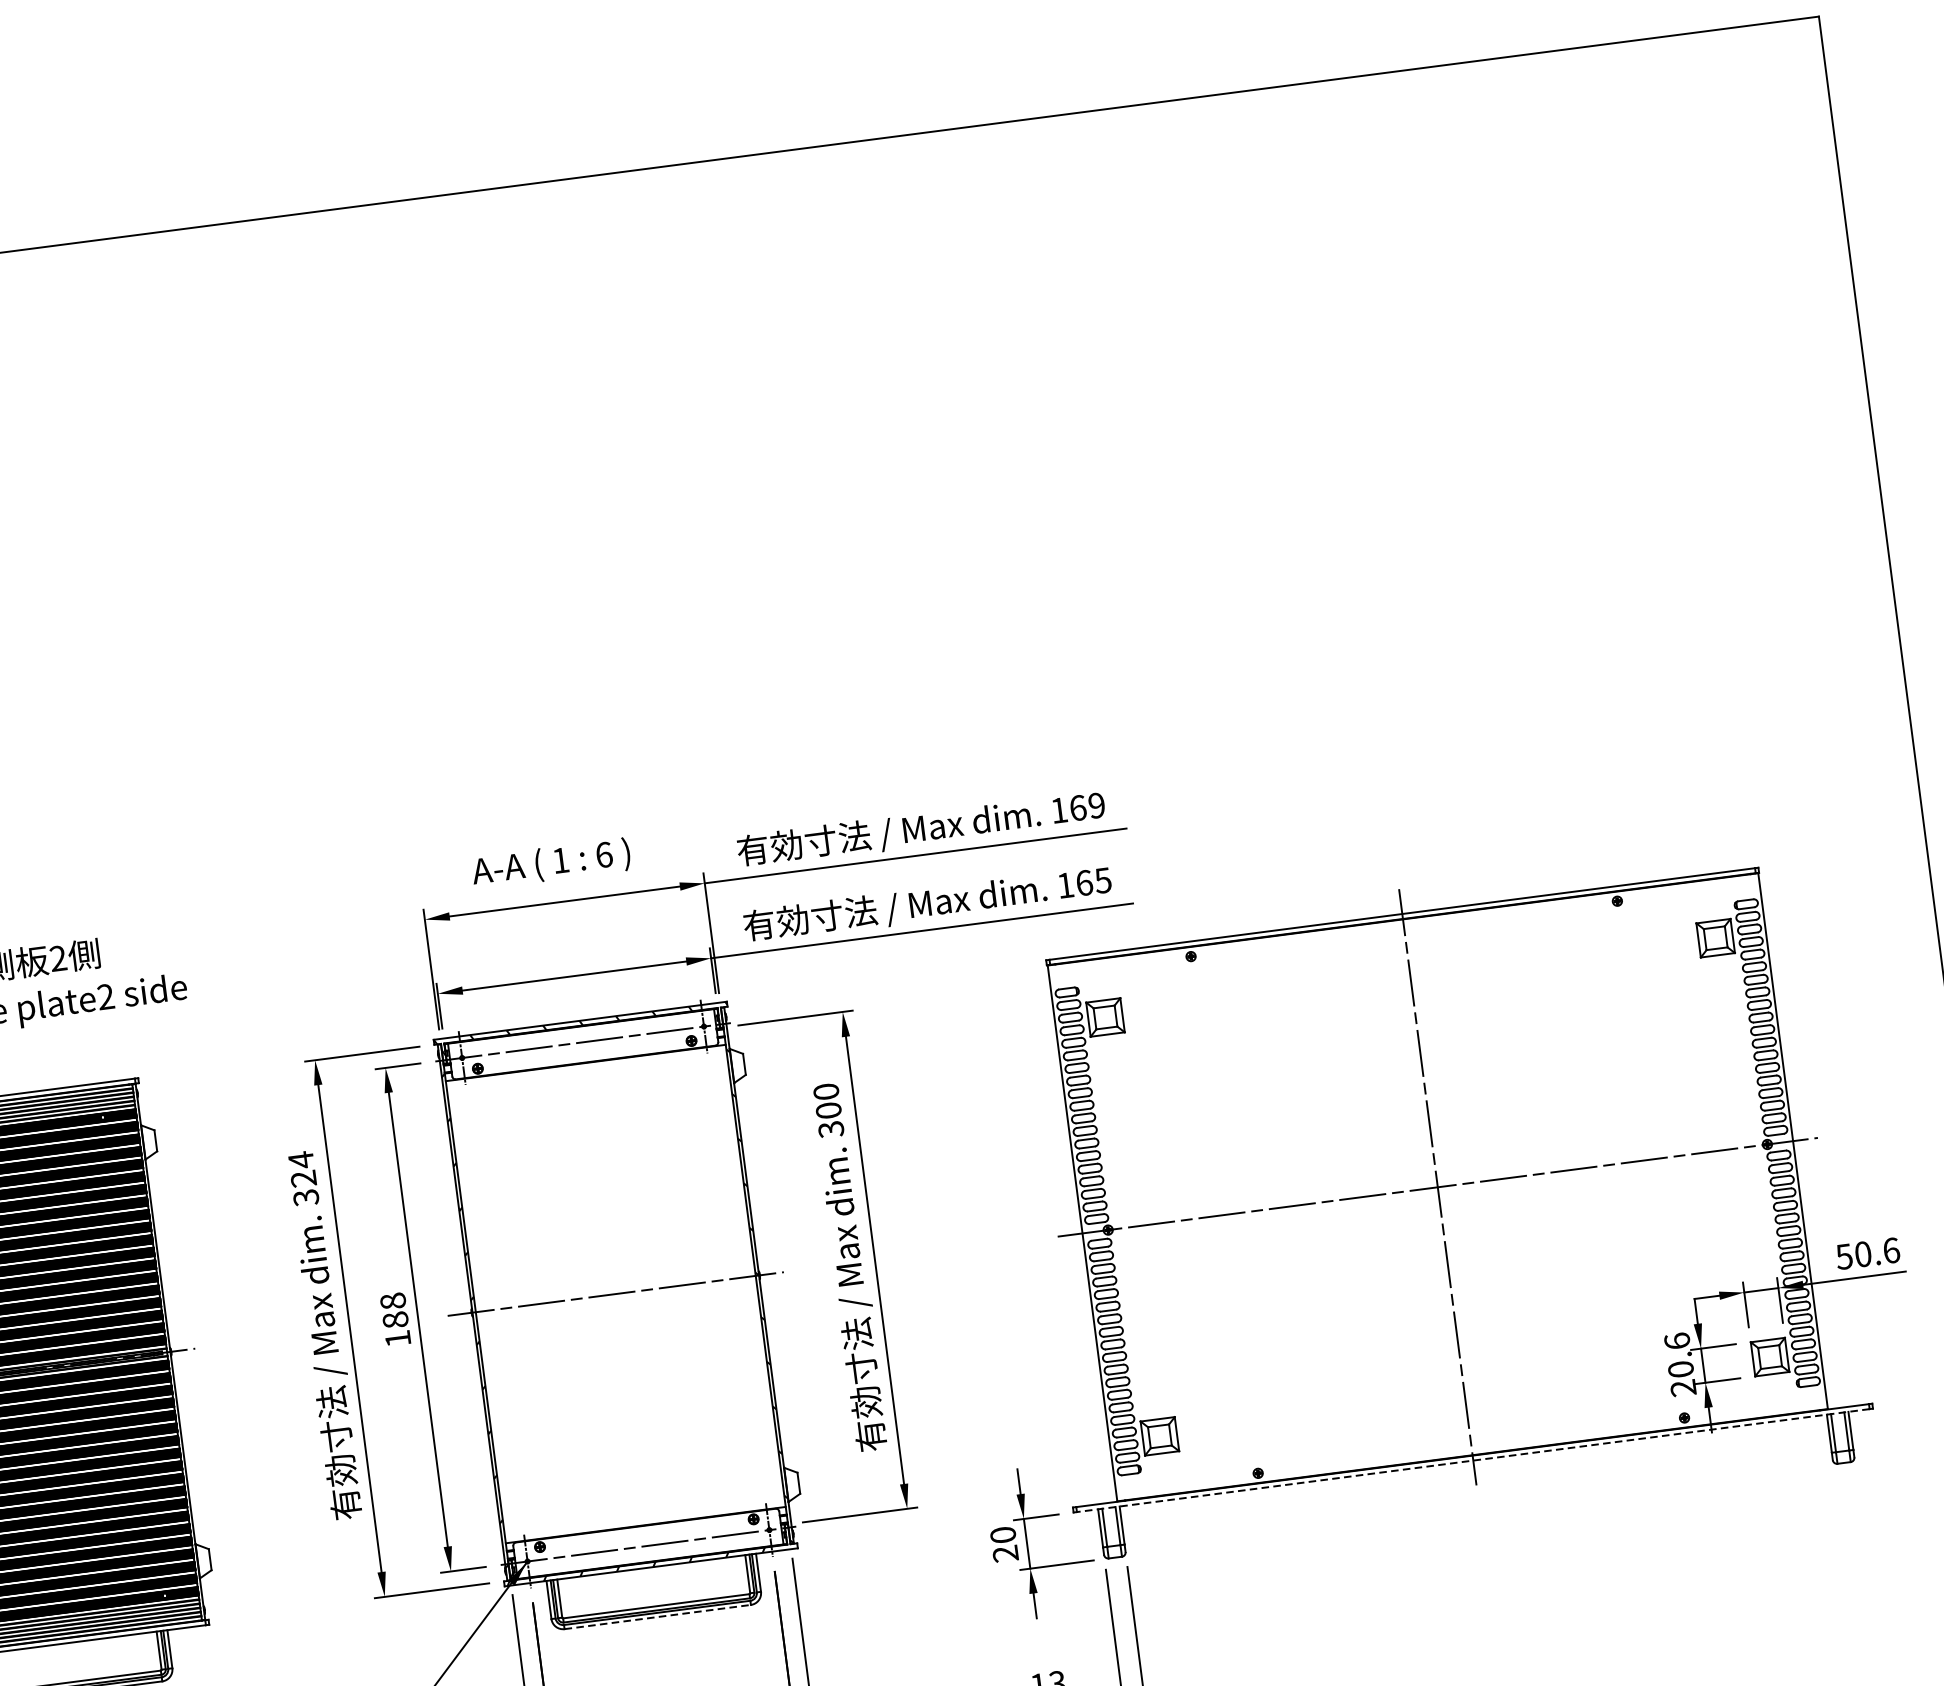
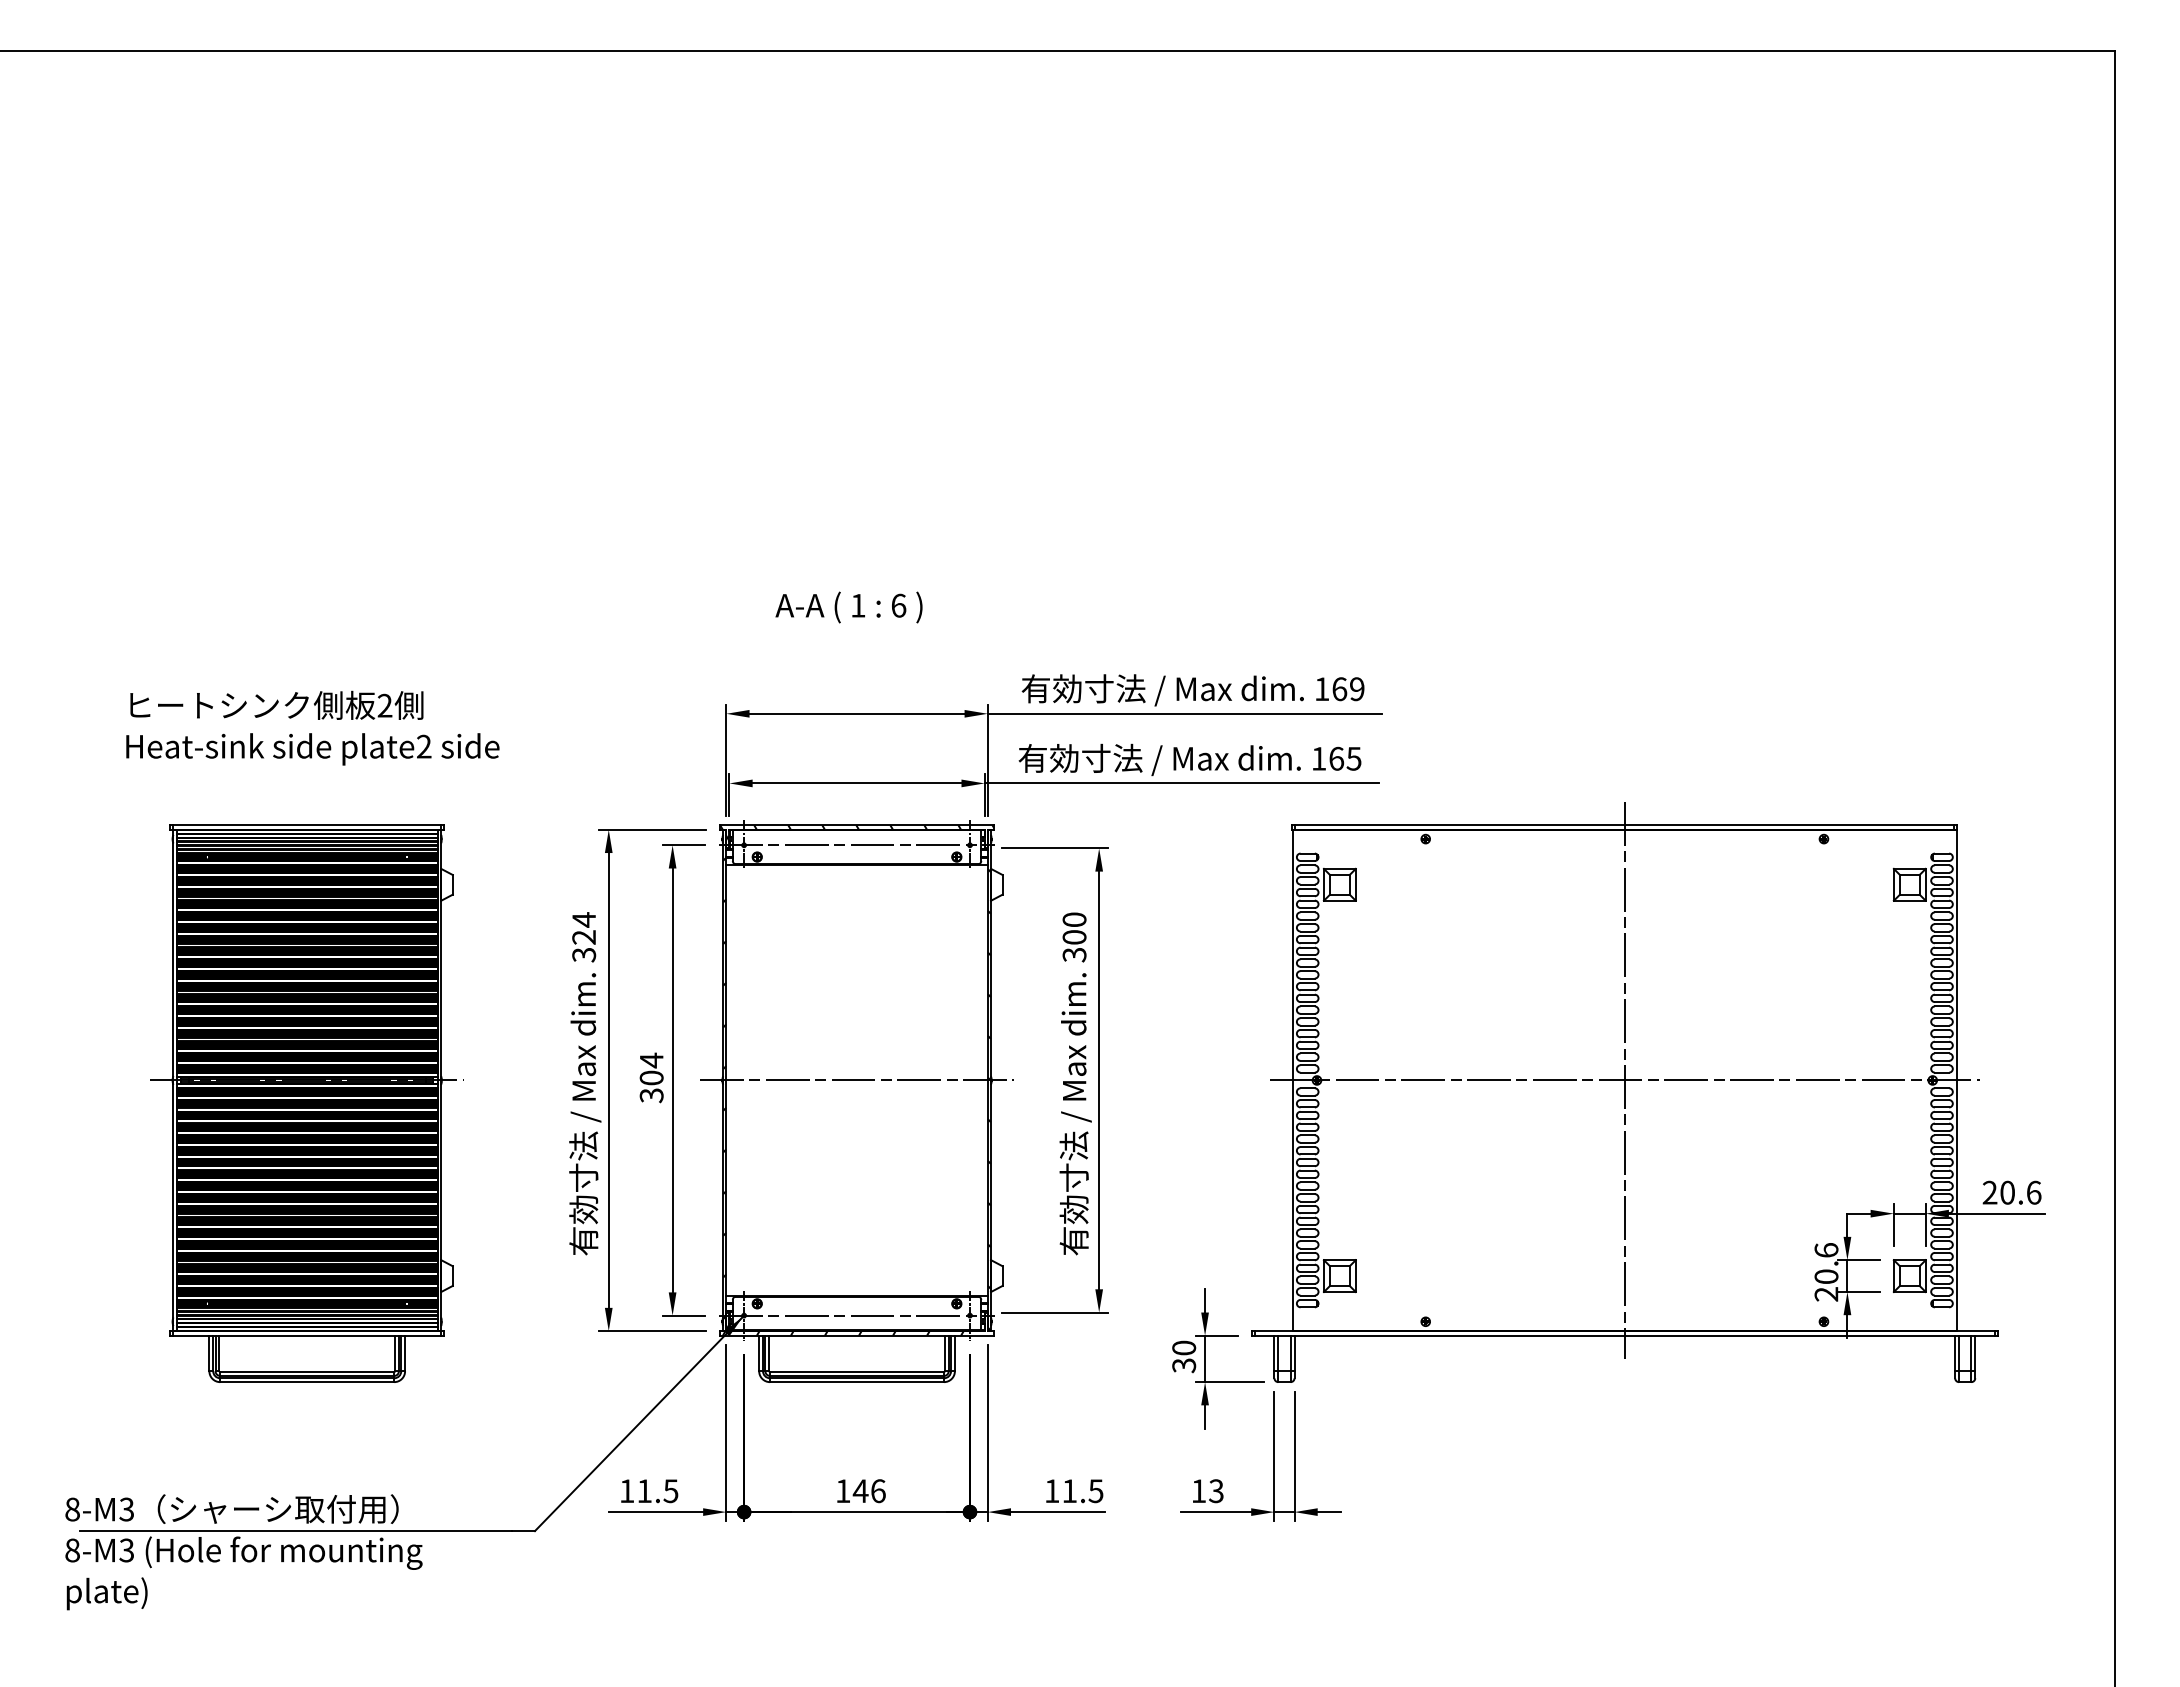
text: (550, 863) -> (848, 607), moved
text: (1843, 1256) -> (1989, 1192), 50.6 -> 20.6
text: (395, 1319) -> (651, 1077), 188 -> 304
line: (1472, 1460) -> (1624, 1335), dashed -> solid
text: (1005, 1553) -> (1184, 1365), 20 -> 30
line: (658, 1617) -> (857, 1382), dashed -> solid

